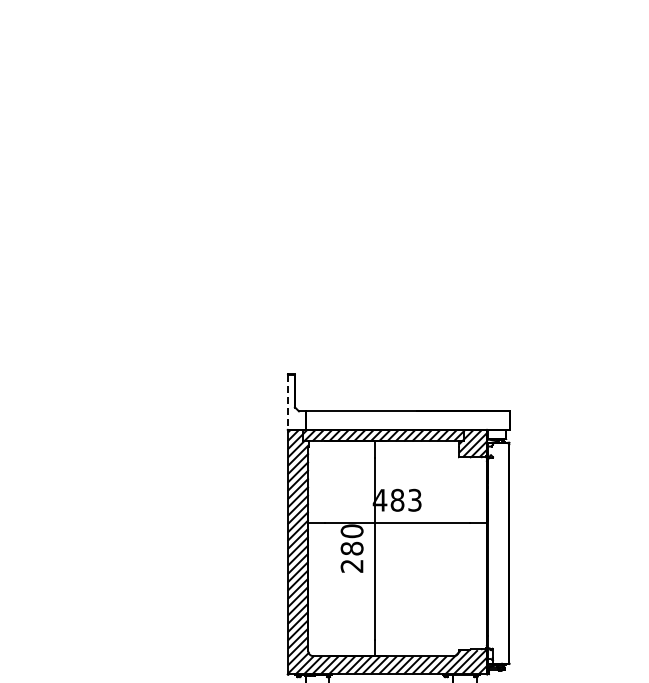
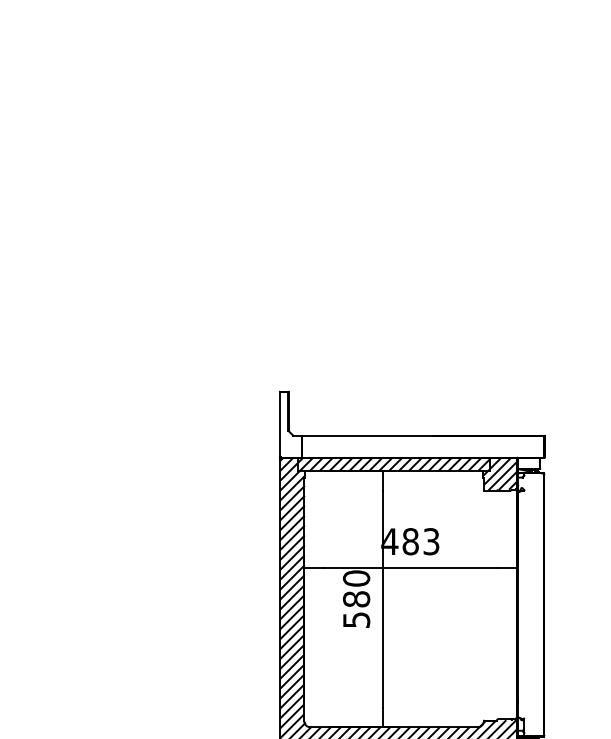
line: (287, 402) -> (279, 425), dashed -> solid
text: (351, 565) -> (355, 619), 280 -> 580

